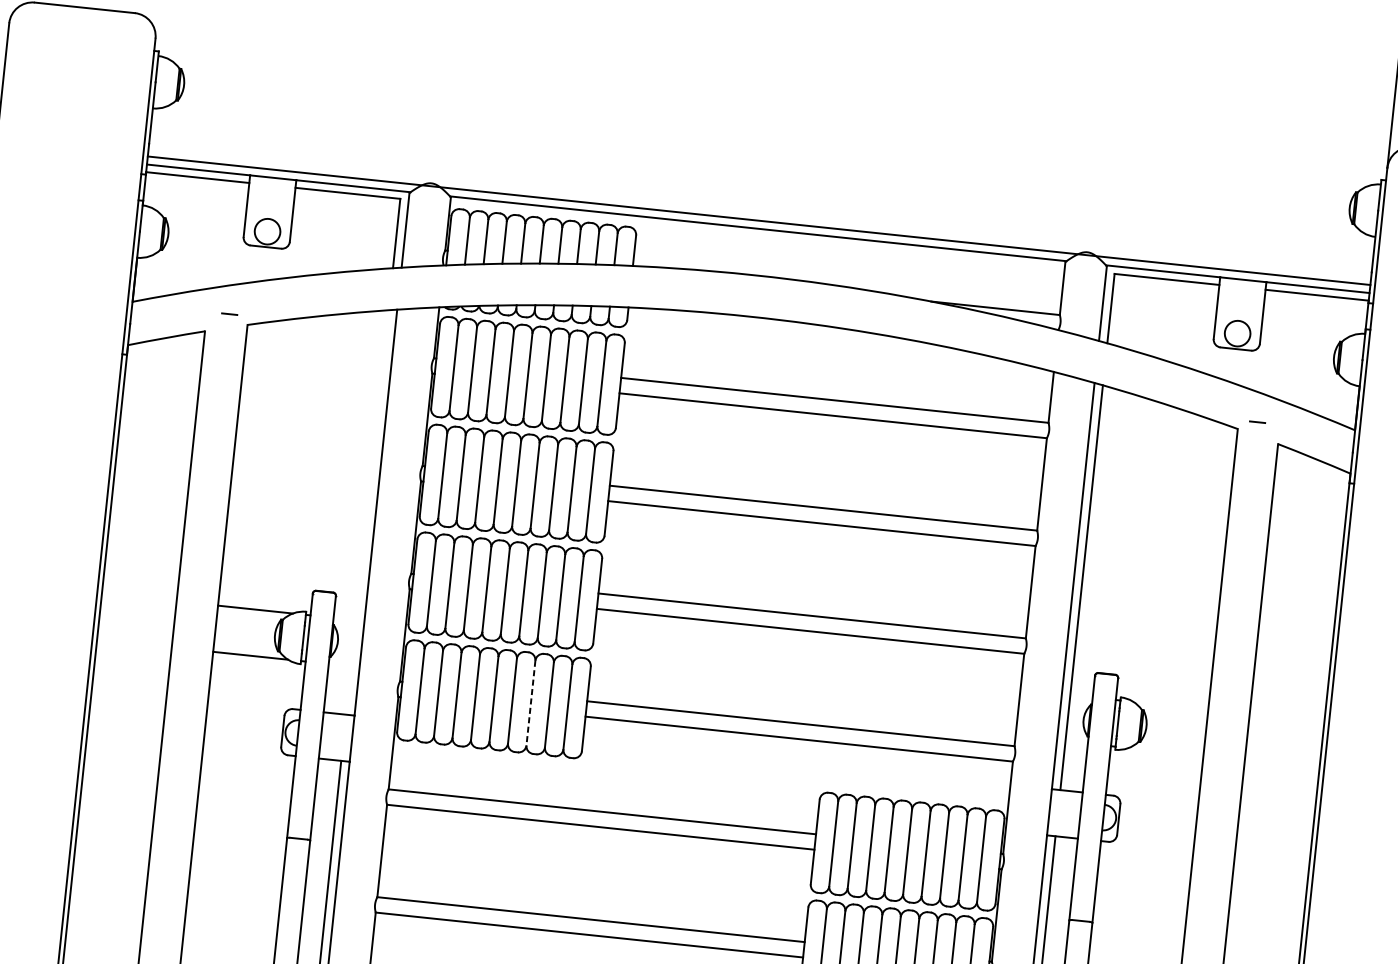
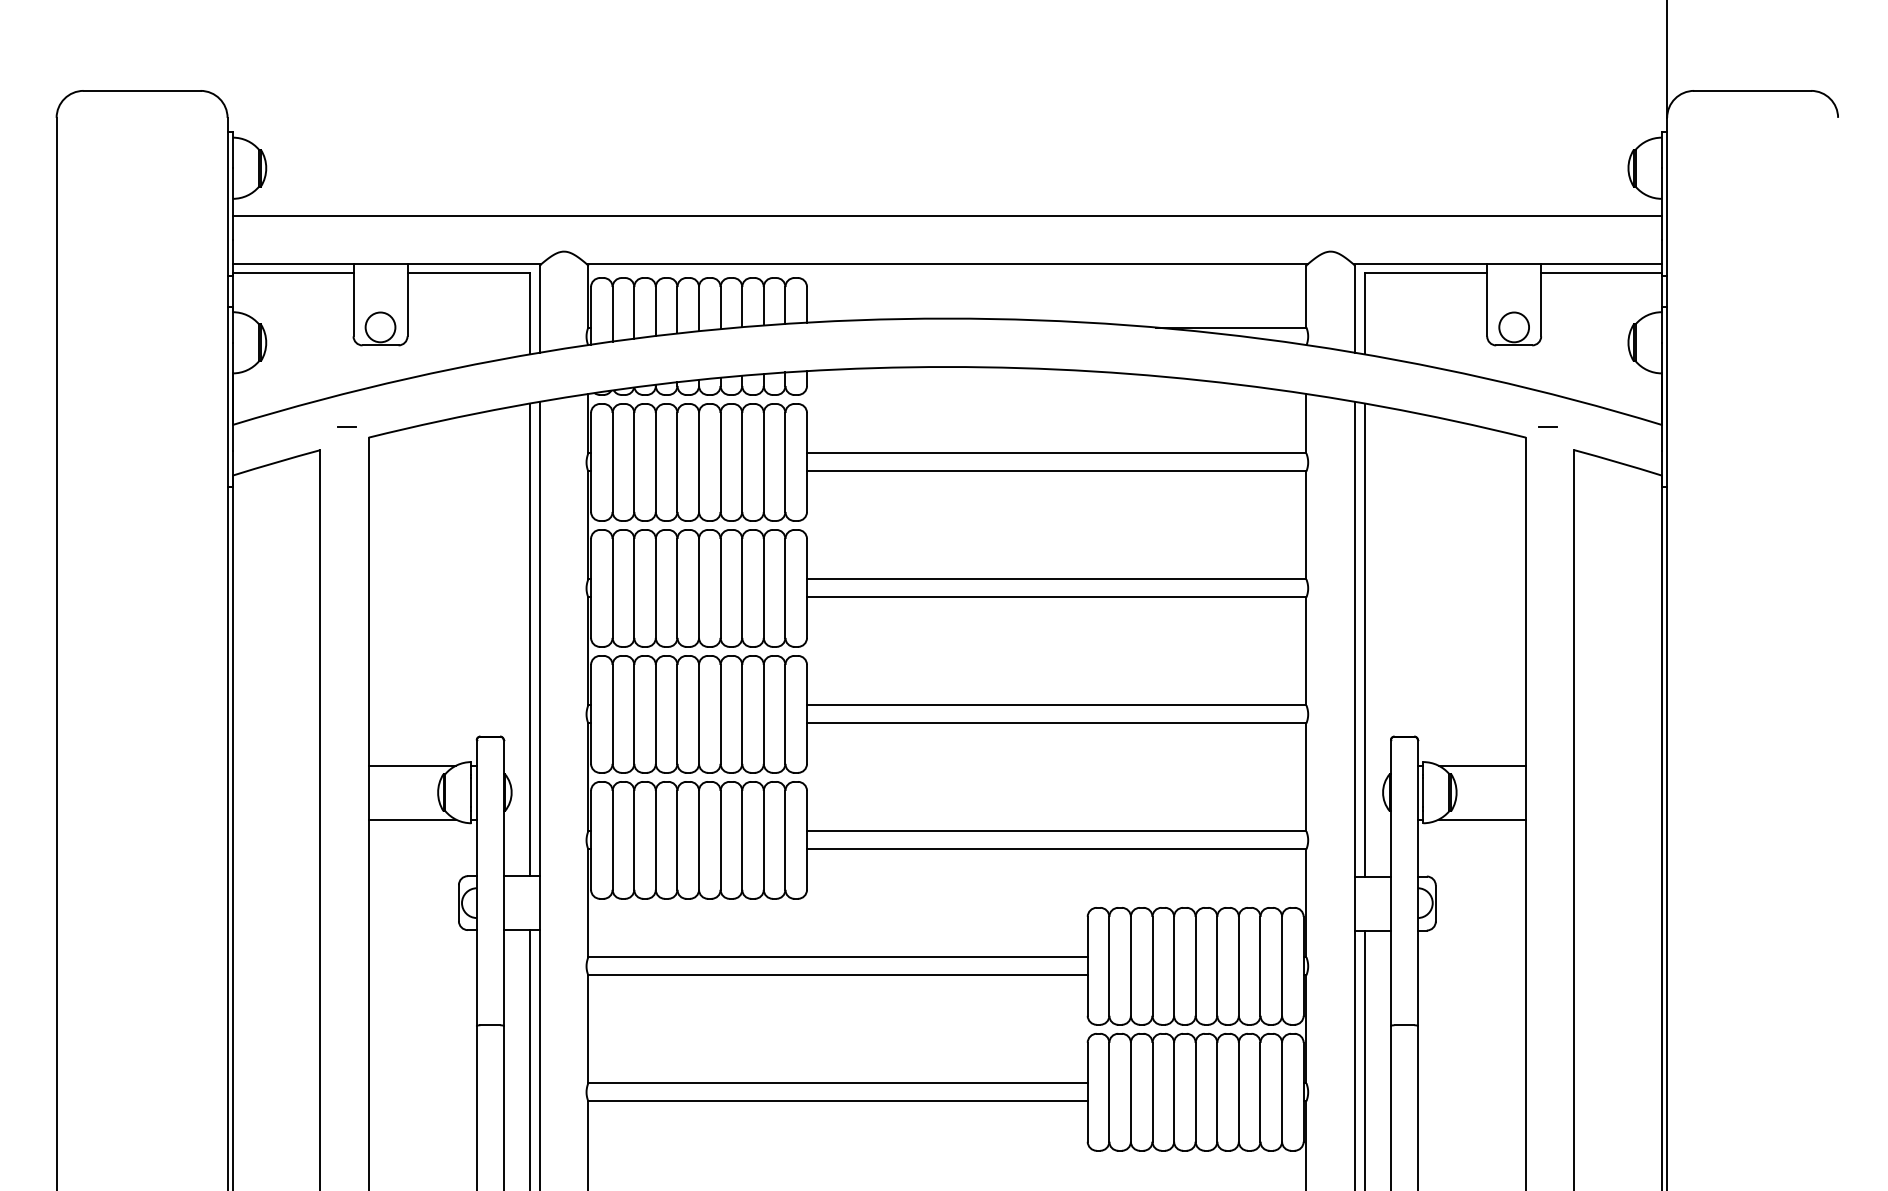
line: (758, 221) -> (946, 216), moved
line: (366, 512) -> (529, 639), added
line: (531, 703) -> (742, 840), dashed -> solid
line: (1170, 705) -> (1481, 765), added
line: (1165, 751) -> (1481, 819), added

